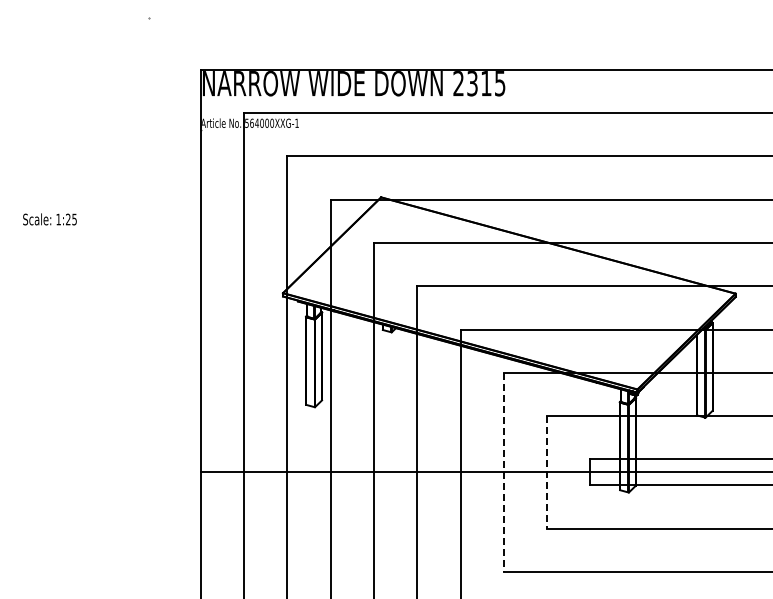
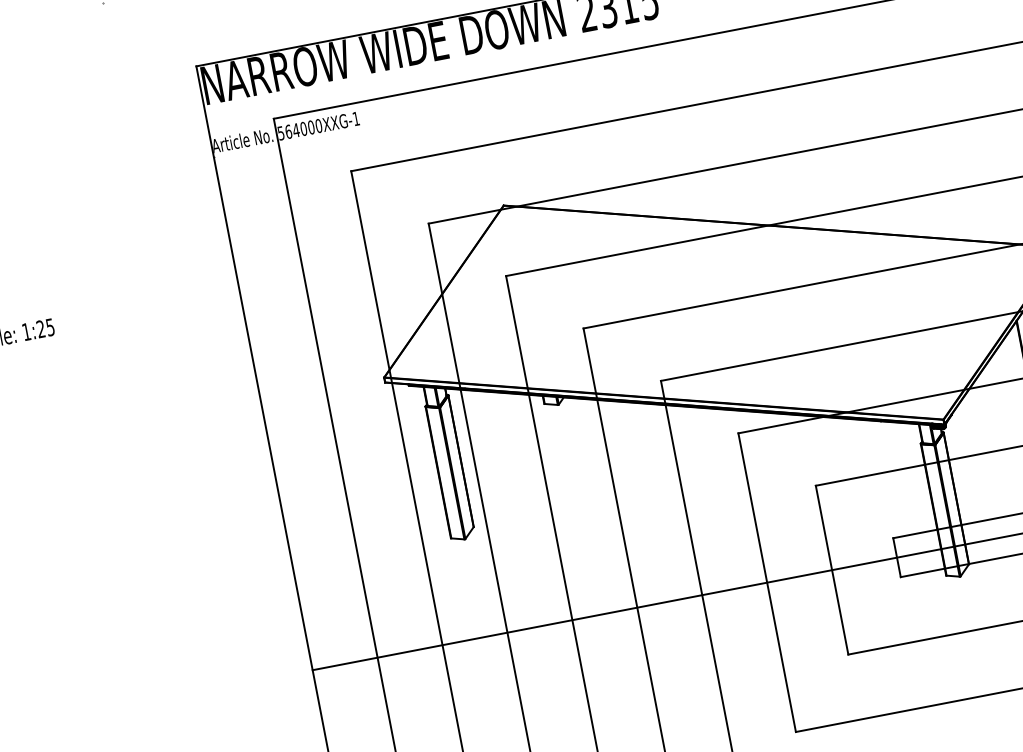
line: (503, 472) -> (766, 582), dashed -> solid
line: (547, 472) -> (832, 570), dashed -> solid

